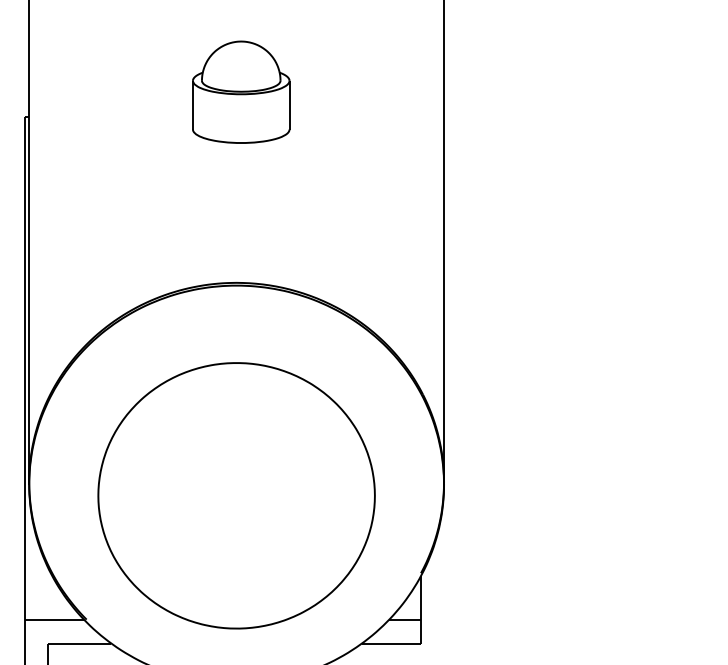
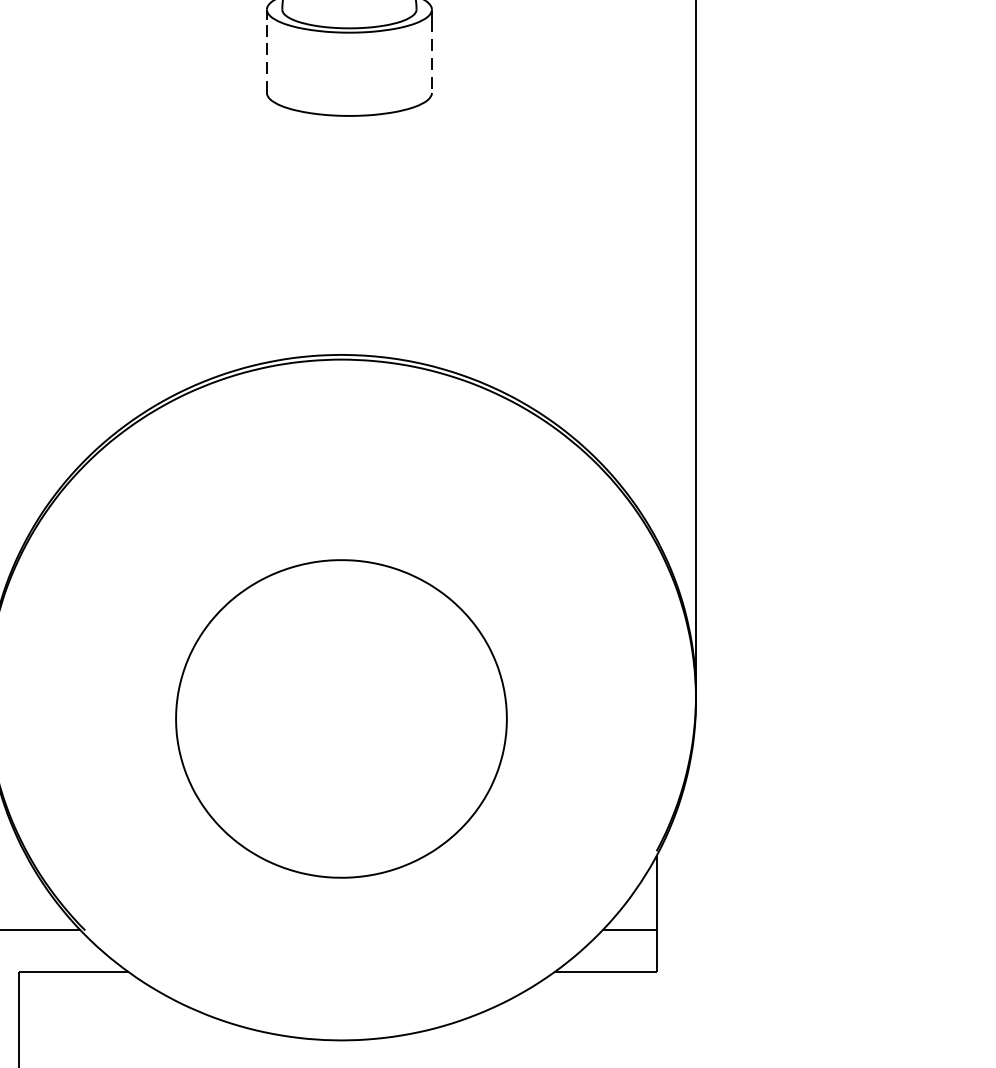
line: (192, 107) -> (266, 55), solid -> dashed
line: (289, 108) -> (431, 56), solid -> dashed
part: (236, 495) -> (341, 718), size x0.7

